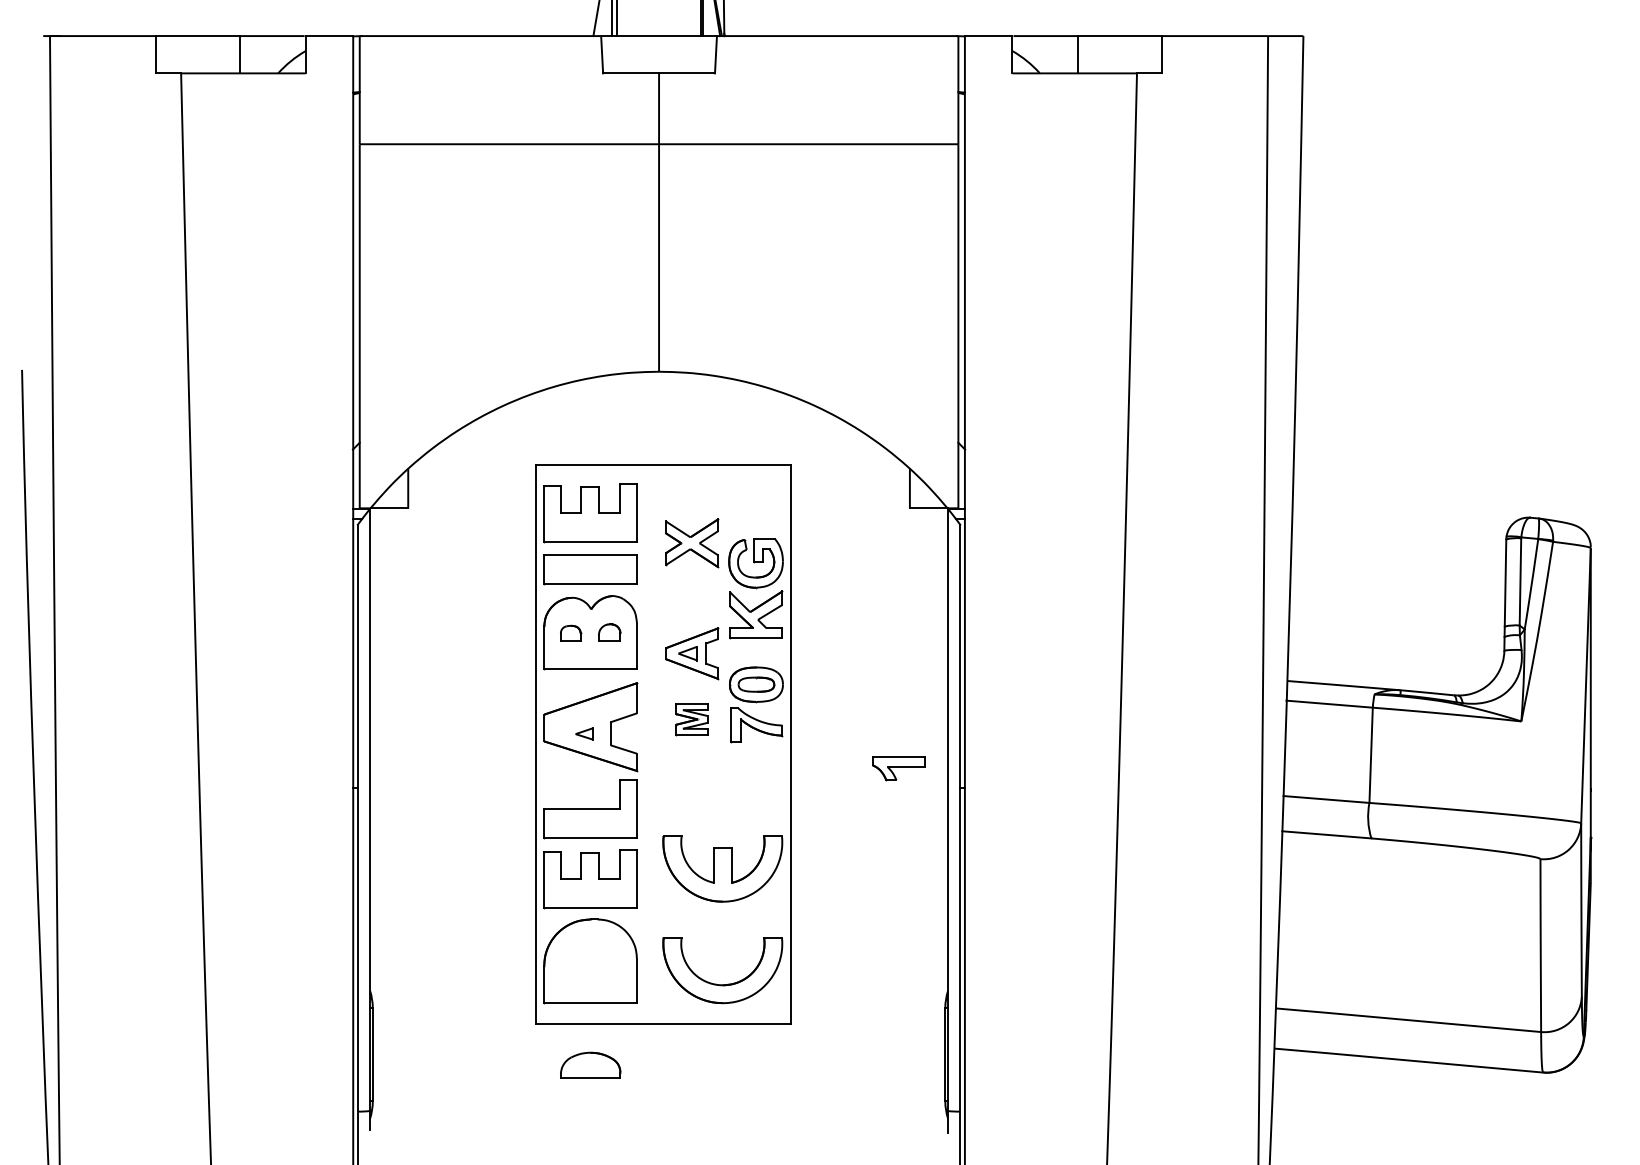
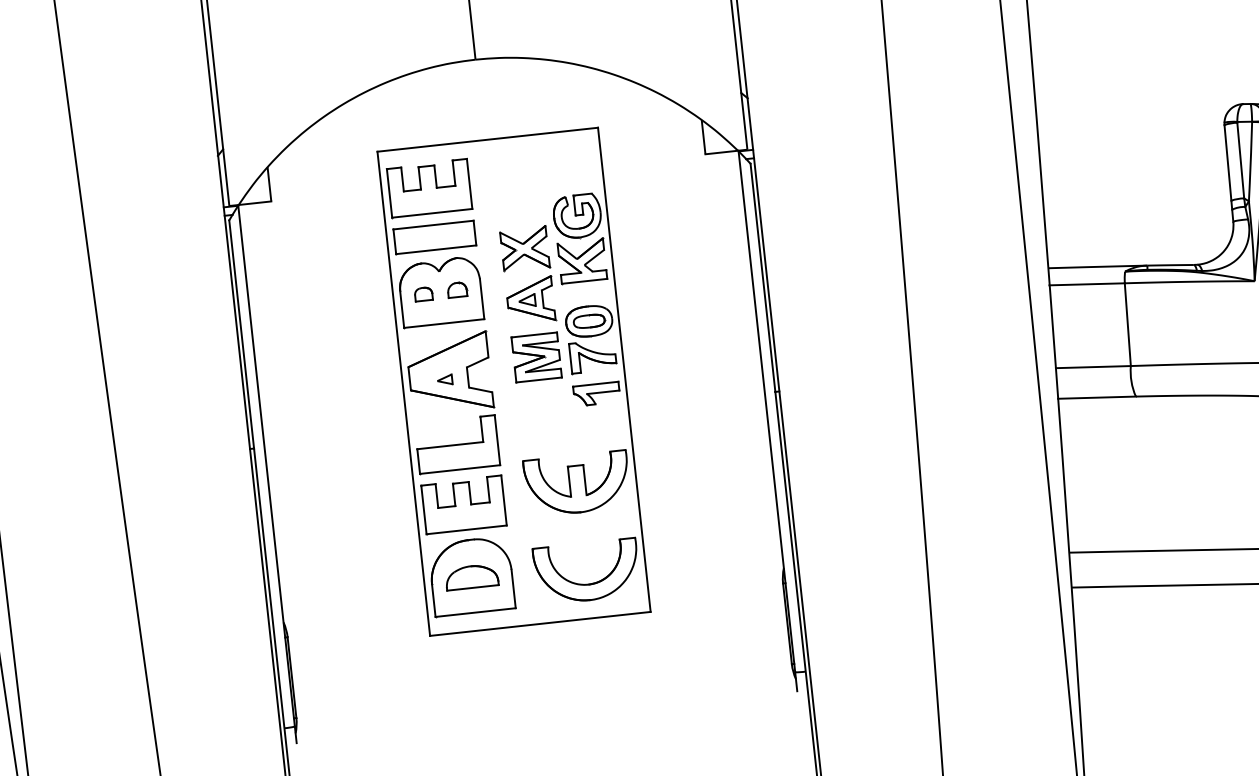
part: (692, 543) -> (525, 249), moved
part: (691, 719) -> (536, 357), size x1.67
part: (898, 768) -> (596, 393), moved
part: (590, 1064) -> (471, 576), moved

